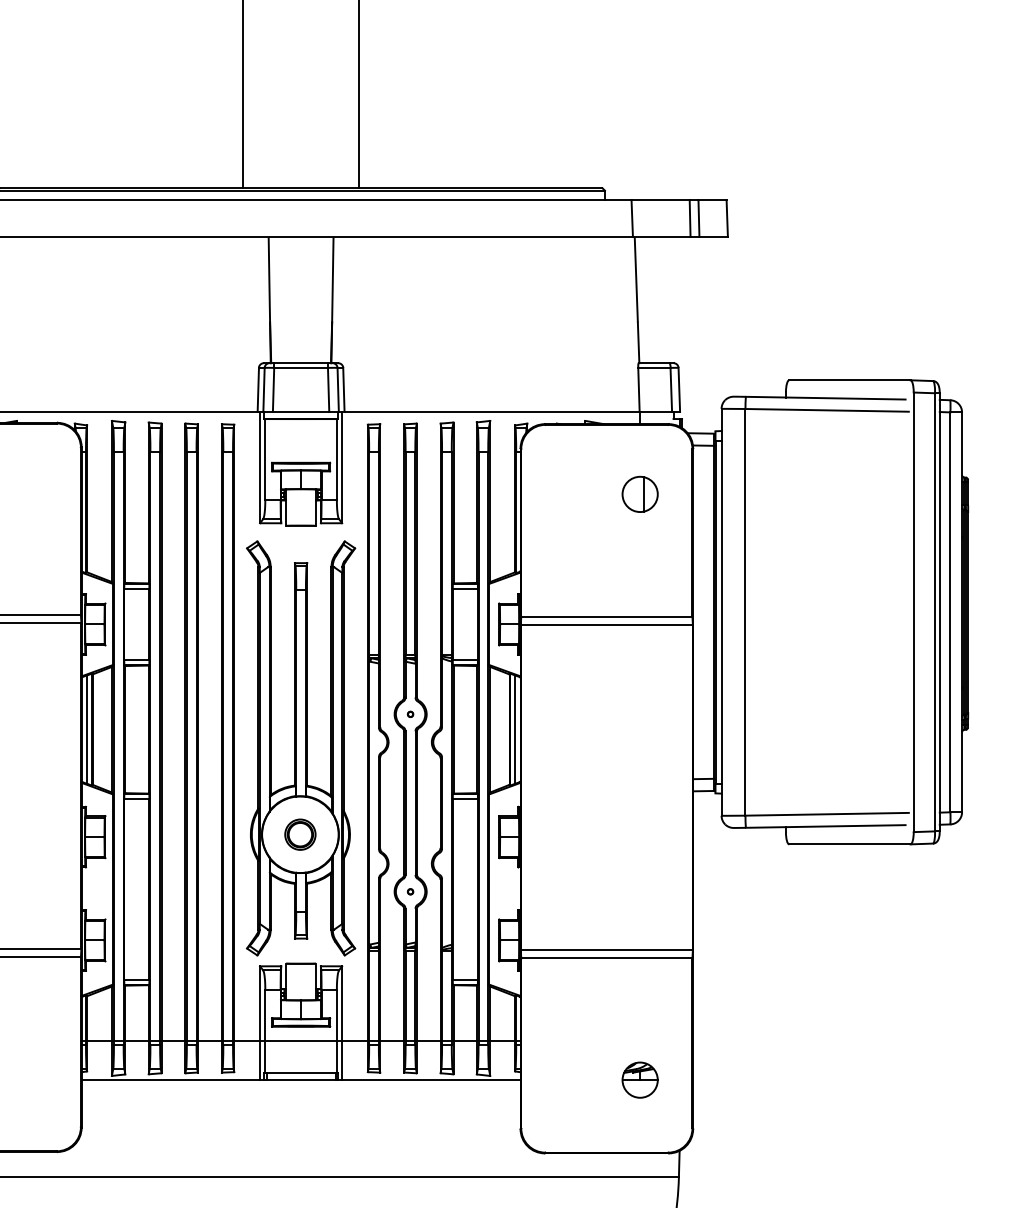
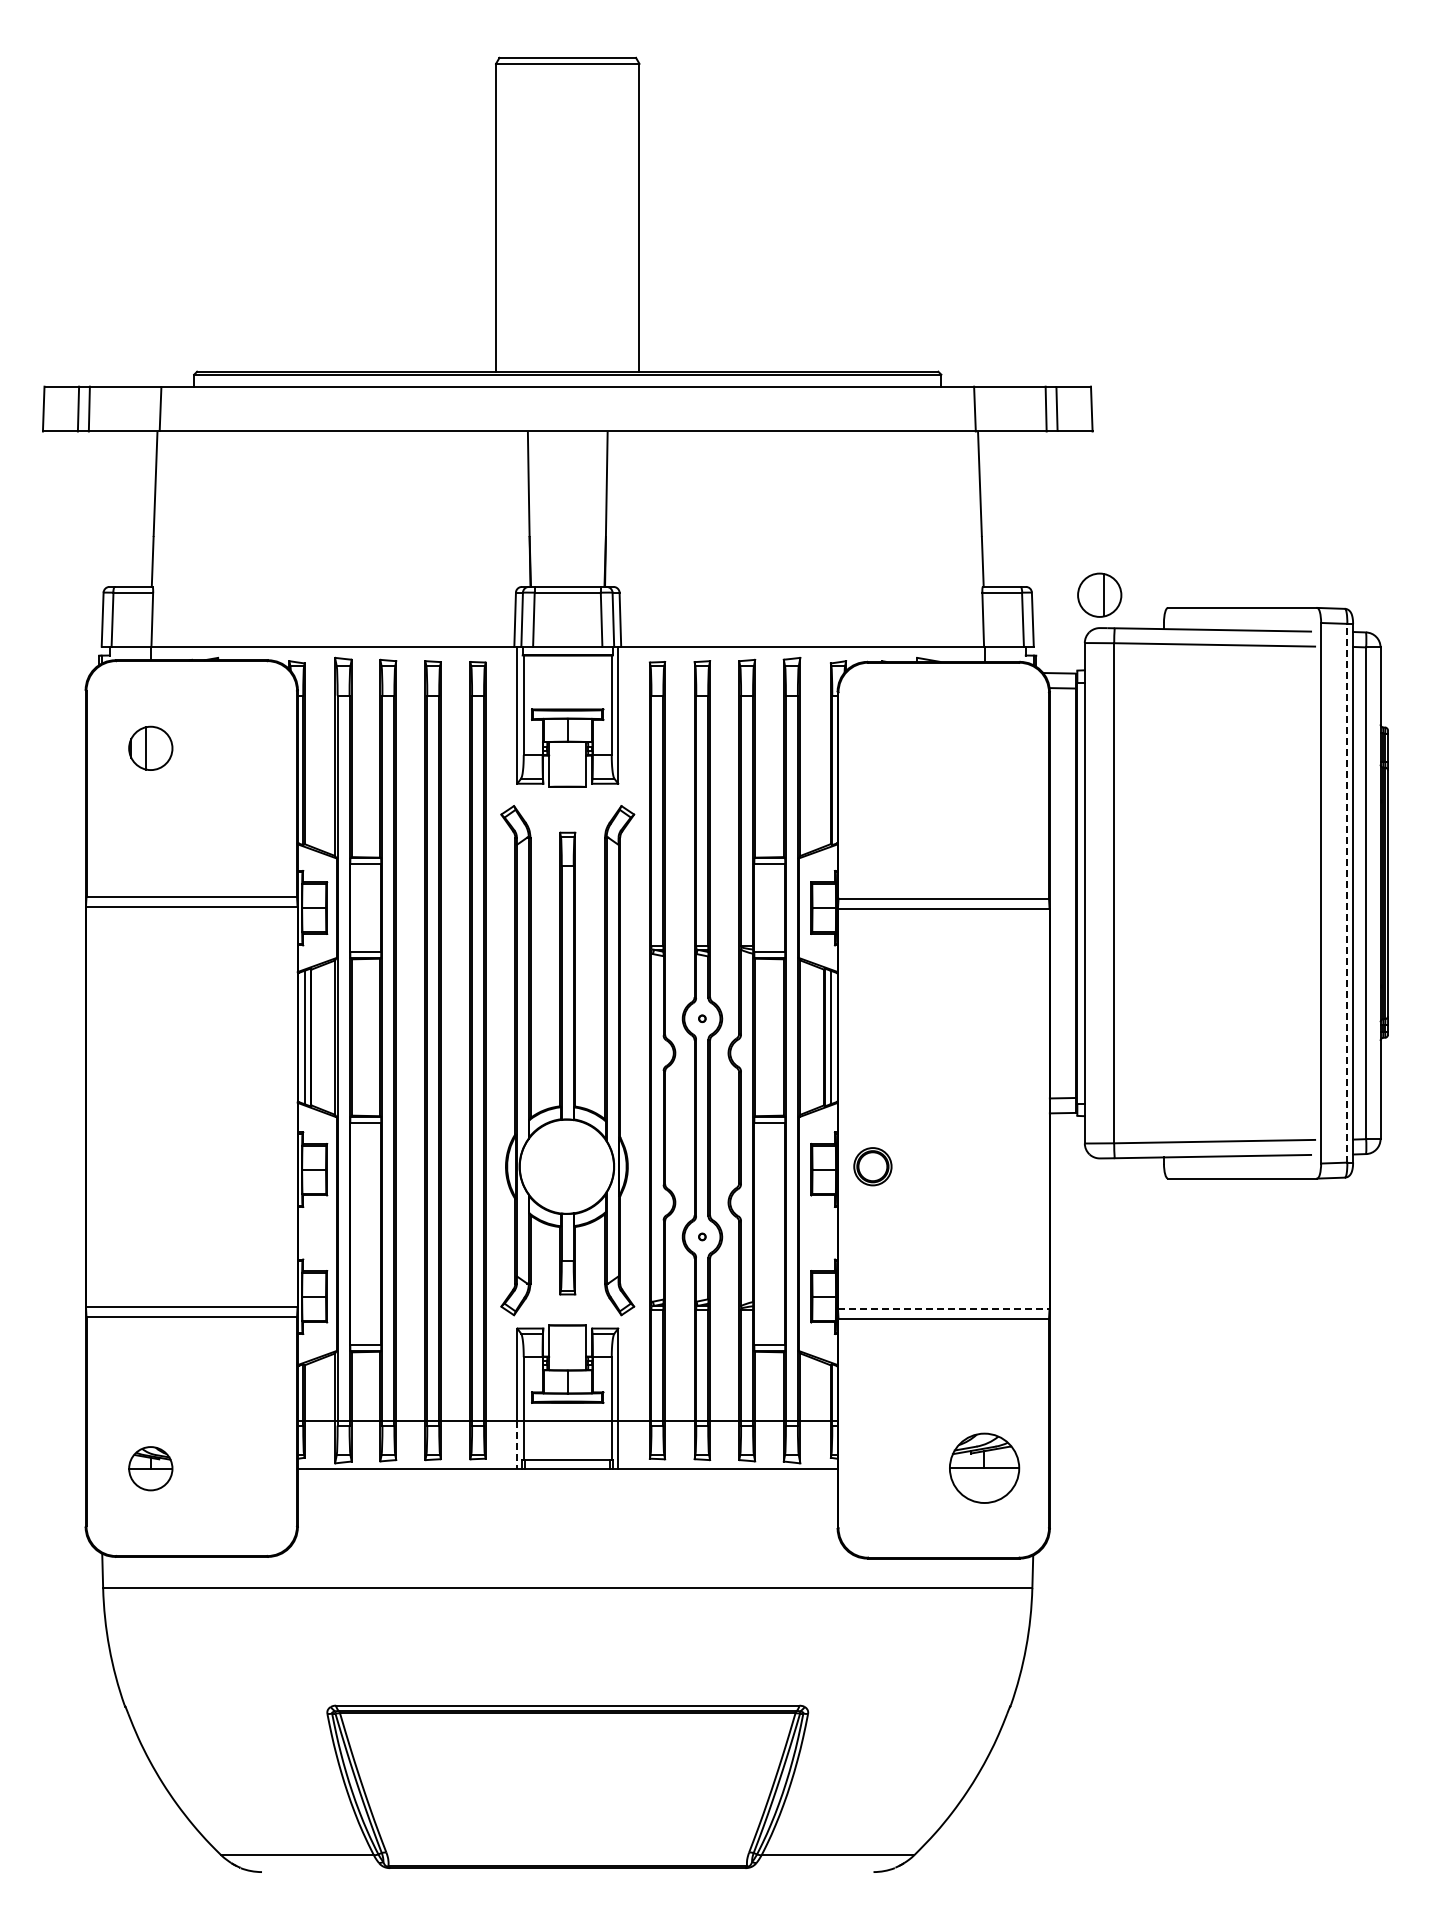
part: (639, 493) -> (1099, 594), moved
line: (935, 611) -> (1347, 892), solid -> dashed
part: (300, 834) -> (872, 1166), moved
line: (606, 950) -> (943, 1309), solid -> dashed
line: (260, 1060) -> (517, 1444), solid -> dashed
part: (639, 1080) -> (984, 1468), size x1.6

